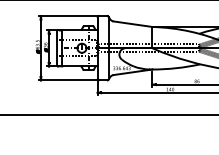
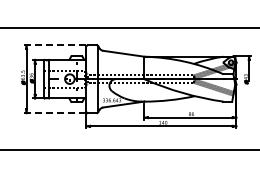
line: (68, 16) -> (55, 45), solid -> dashed
line: (68, 80) -> (55, 113), solid -> dashed

